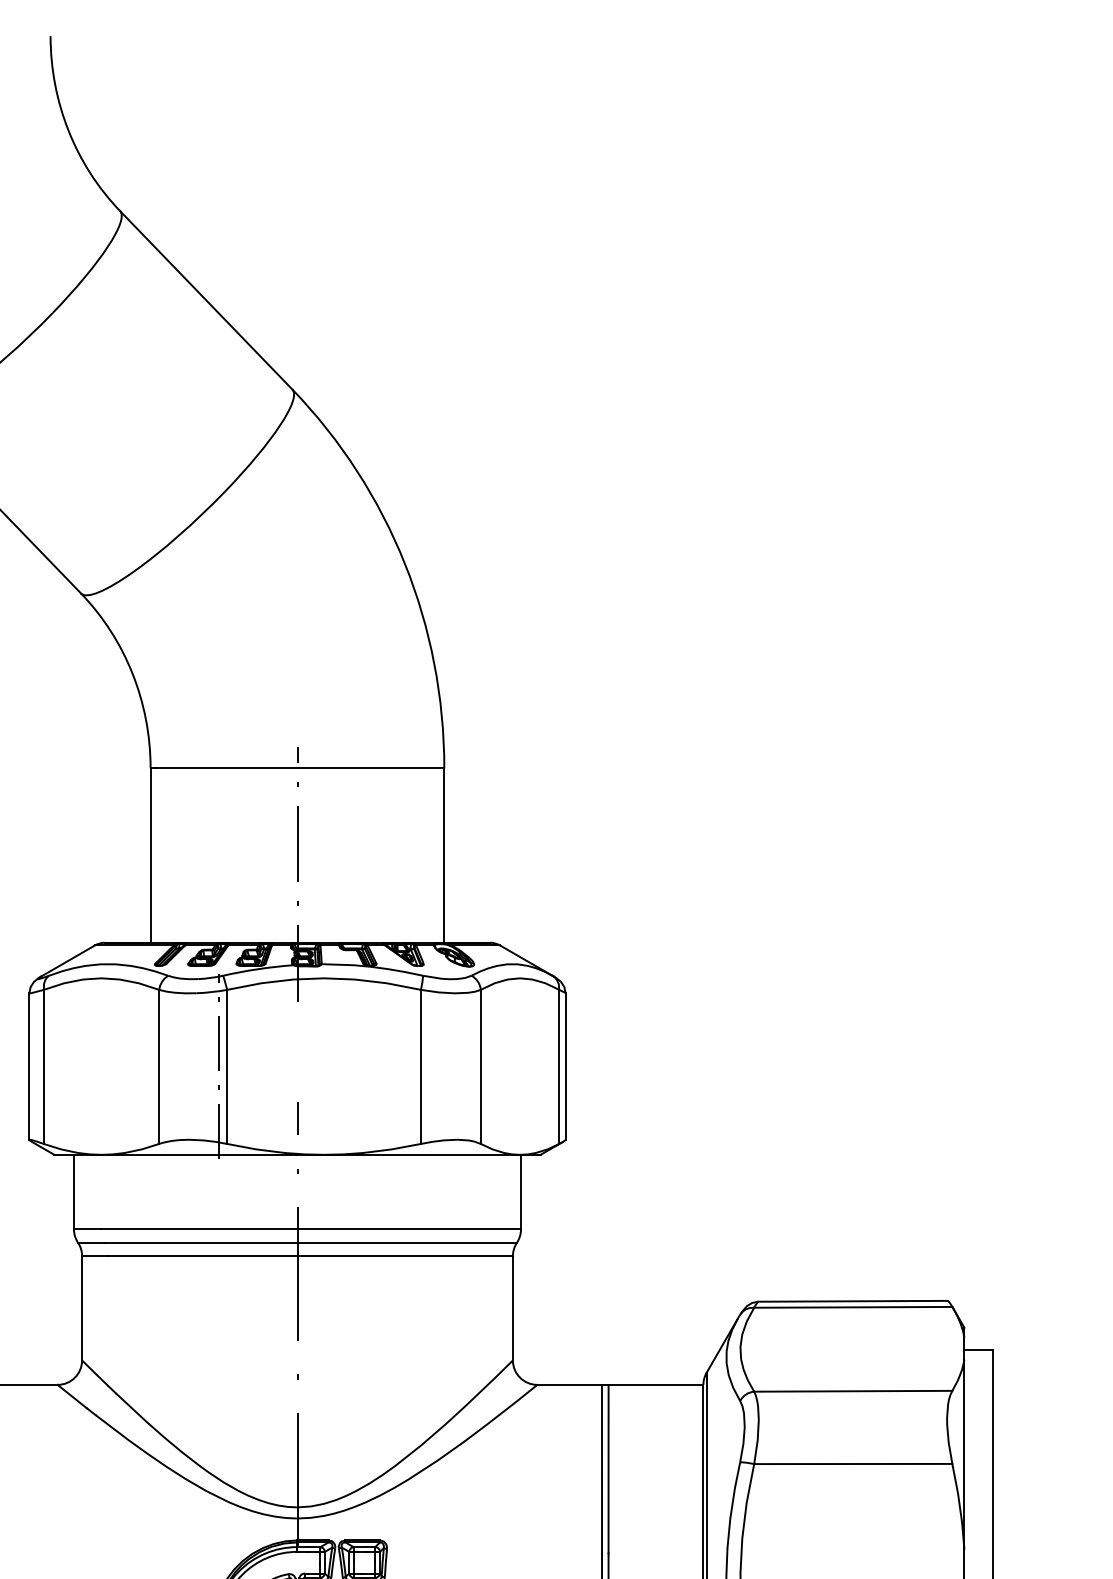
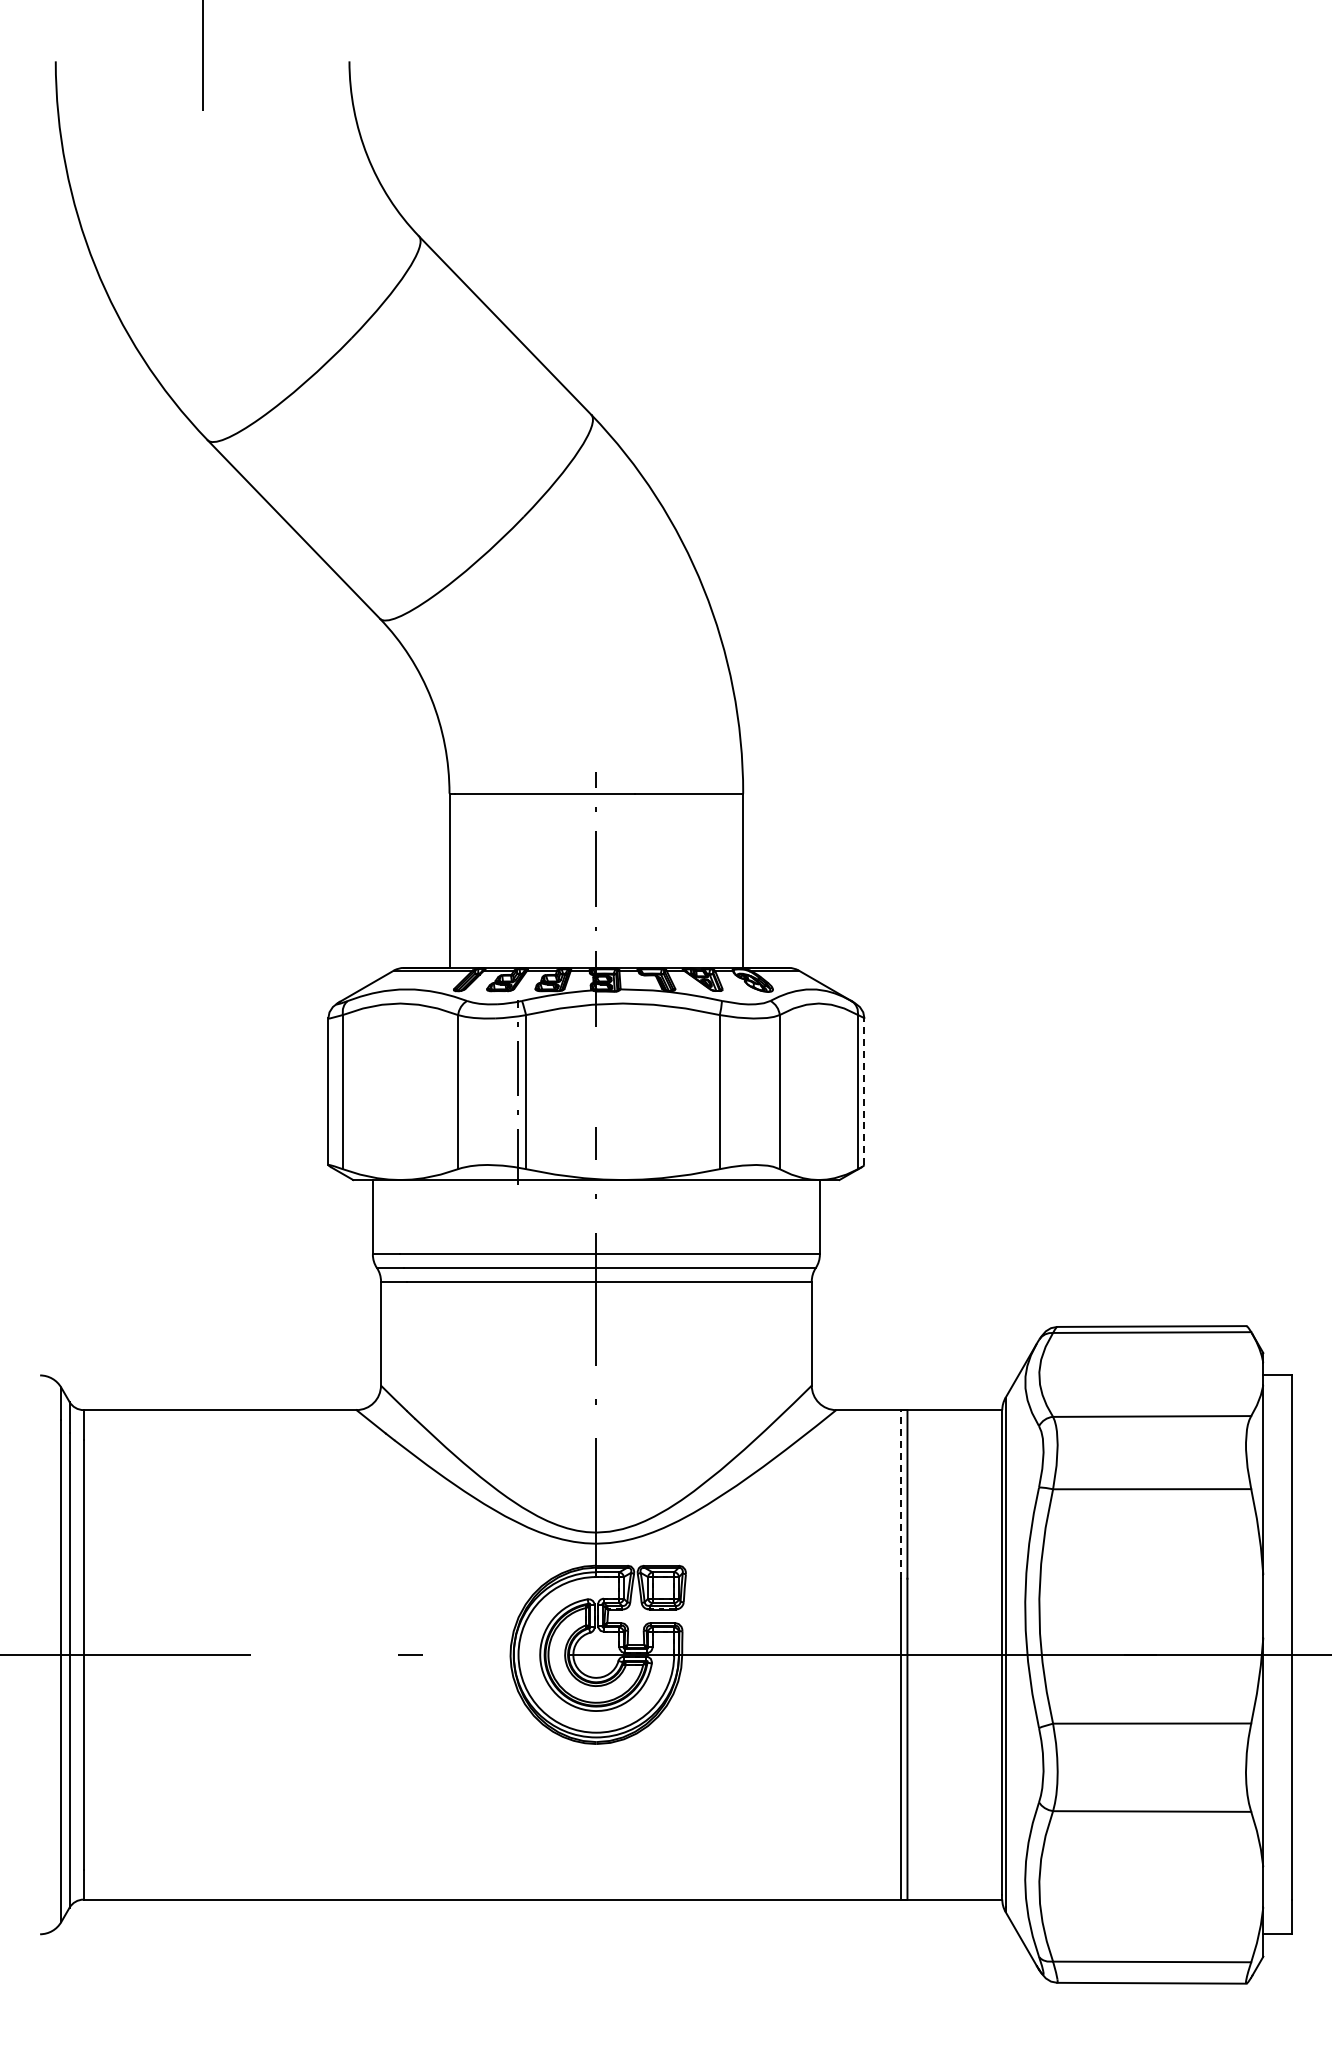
line: (565, 1066) -> (864, 1091), solid -> dashed
line: (601, 1468) -> (900, 1493), solid -> dashed

